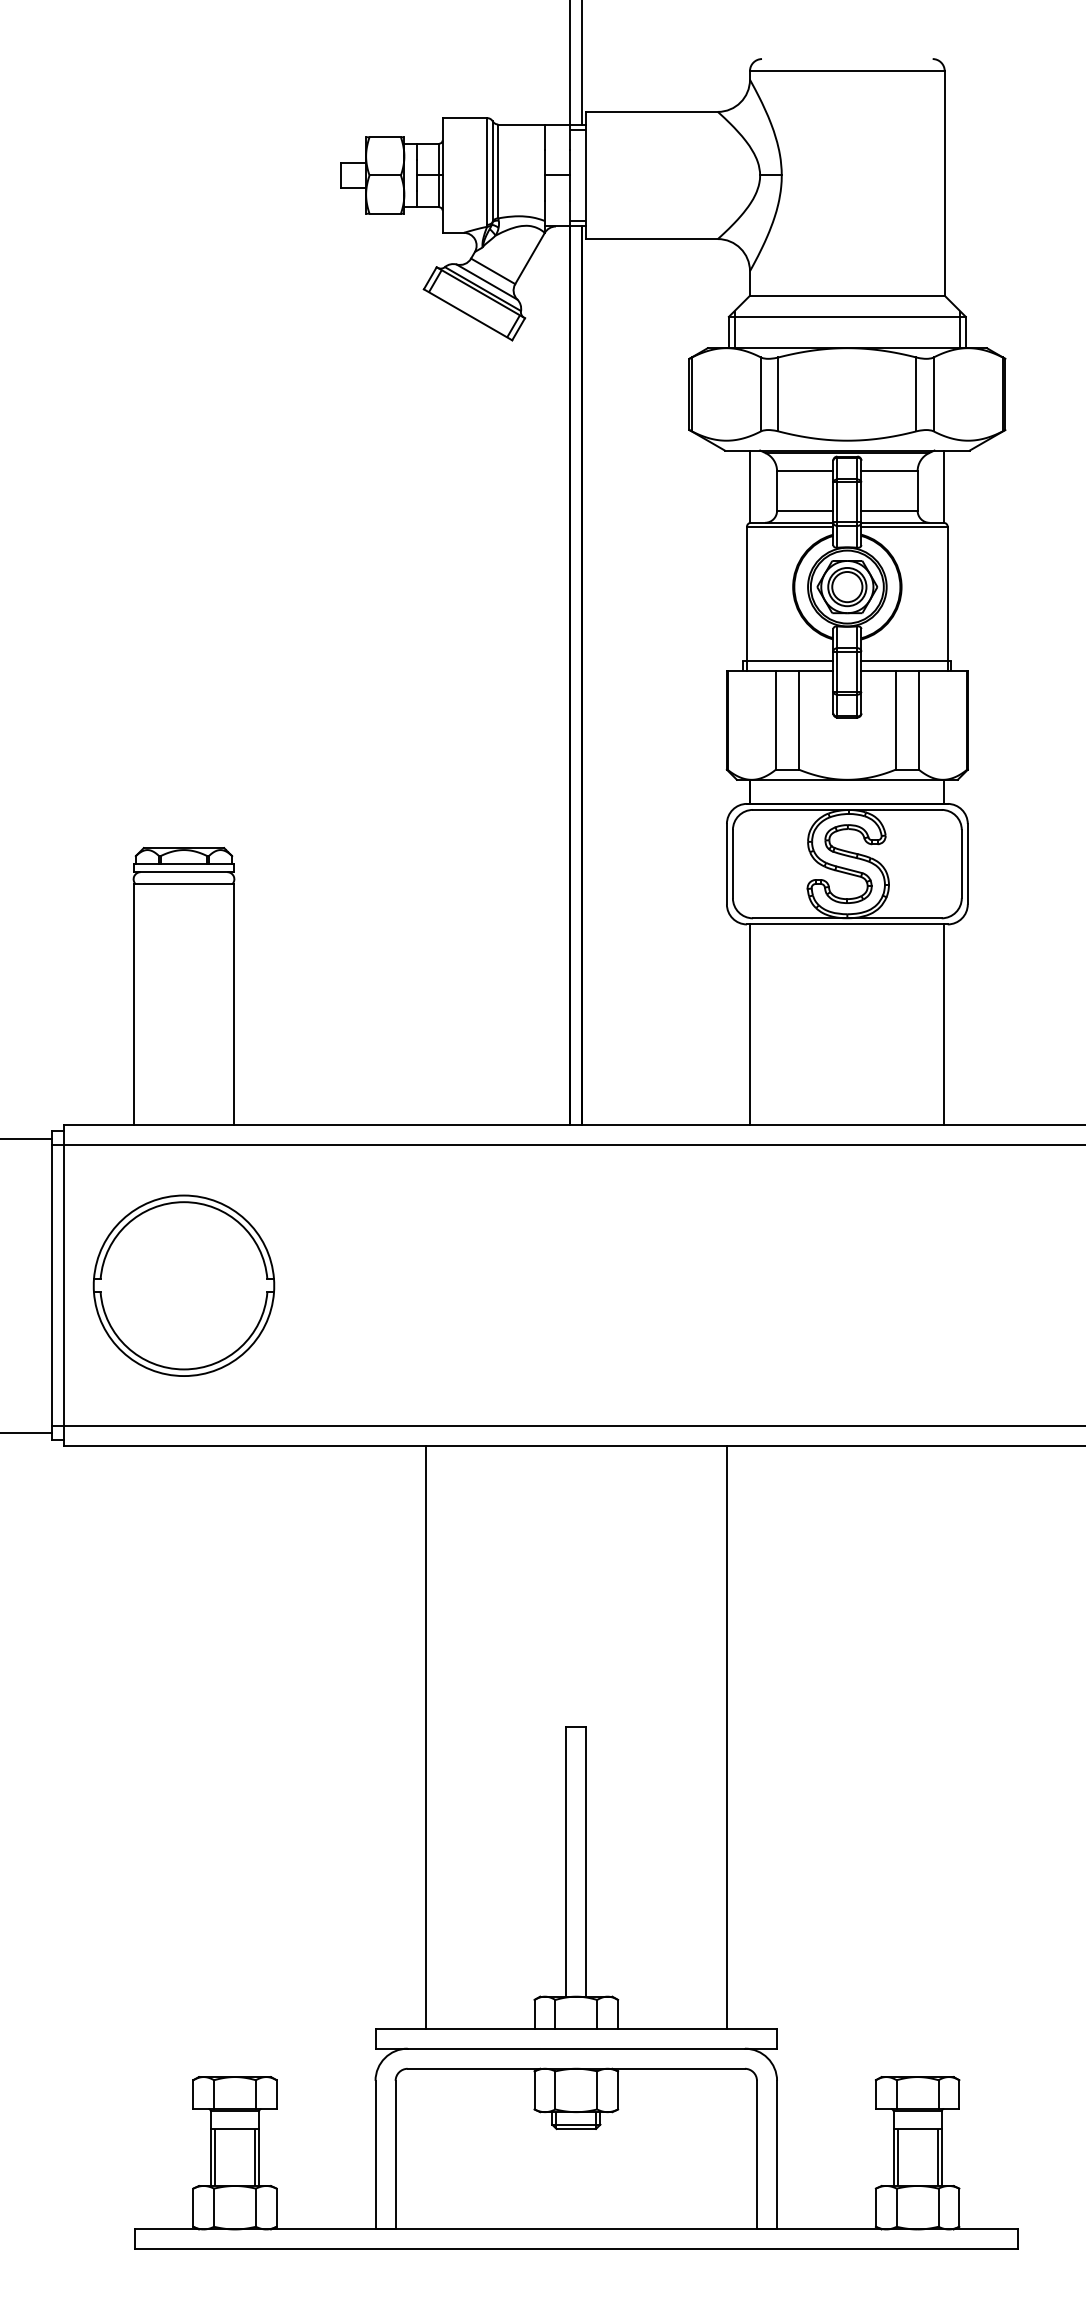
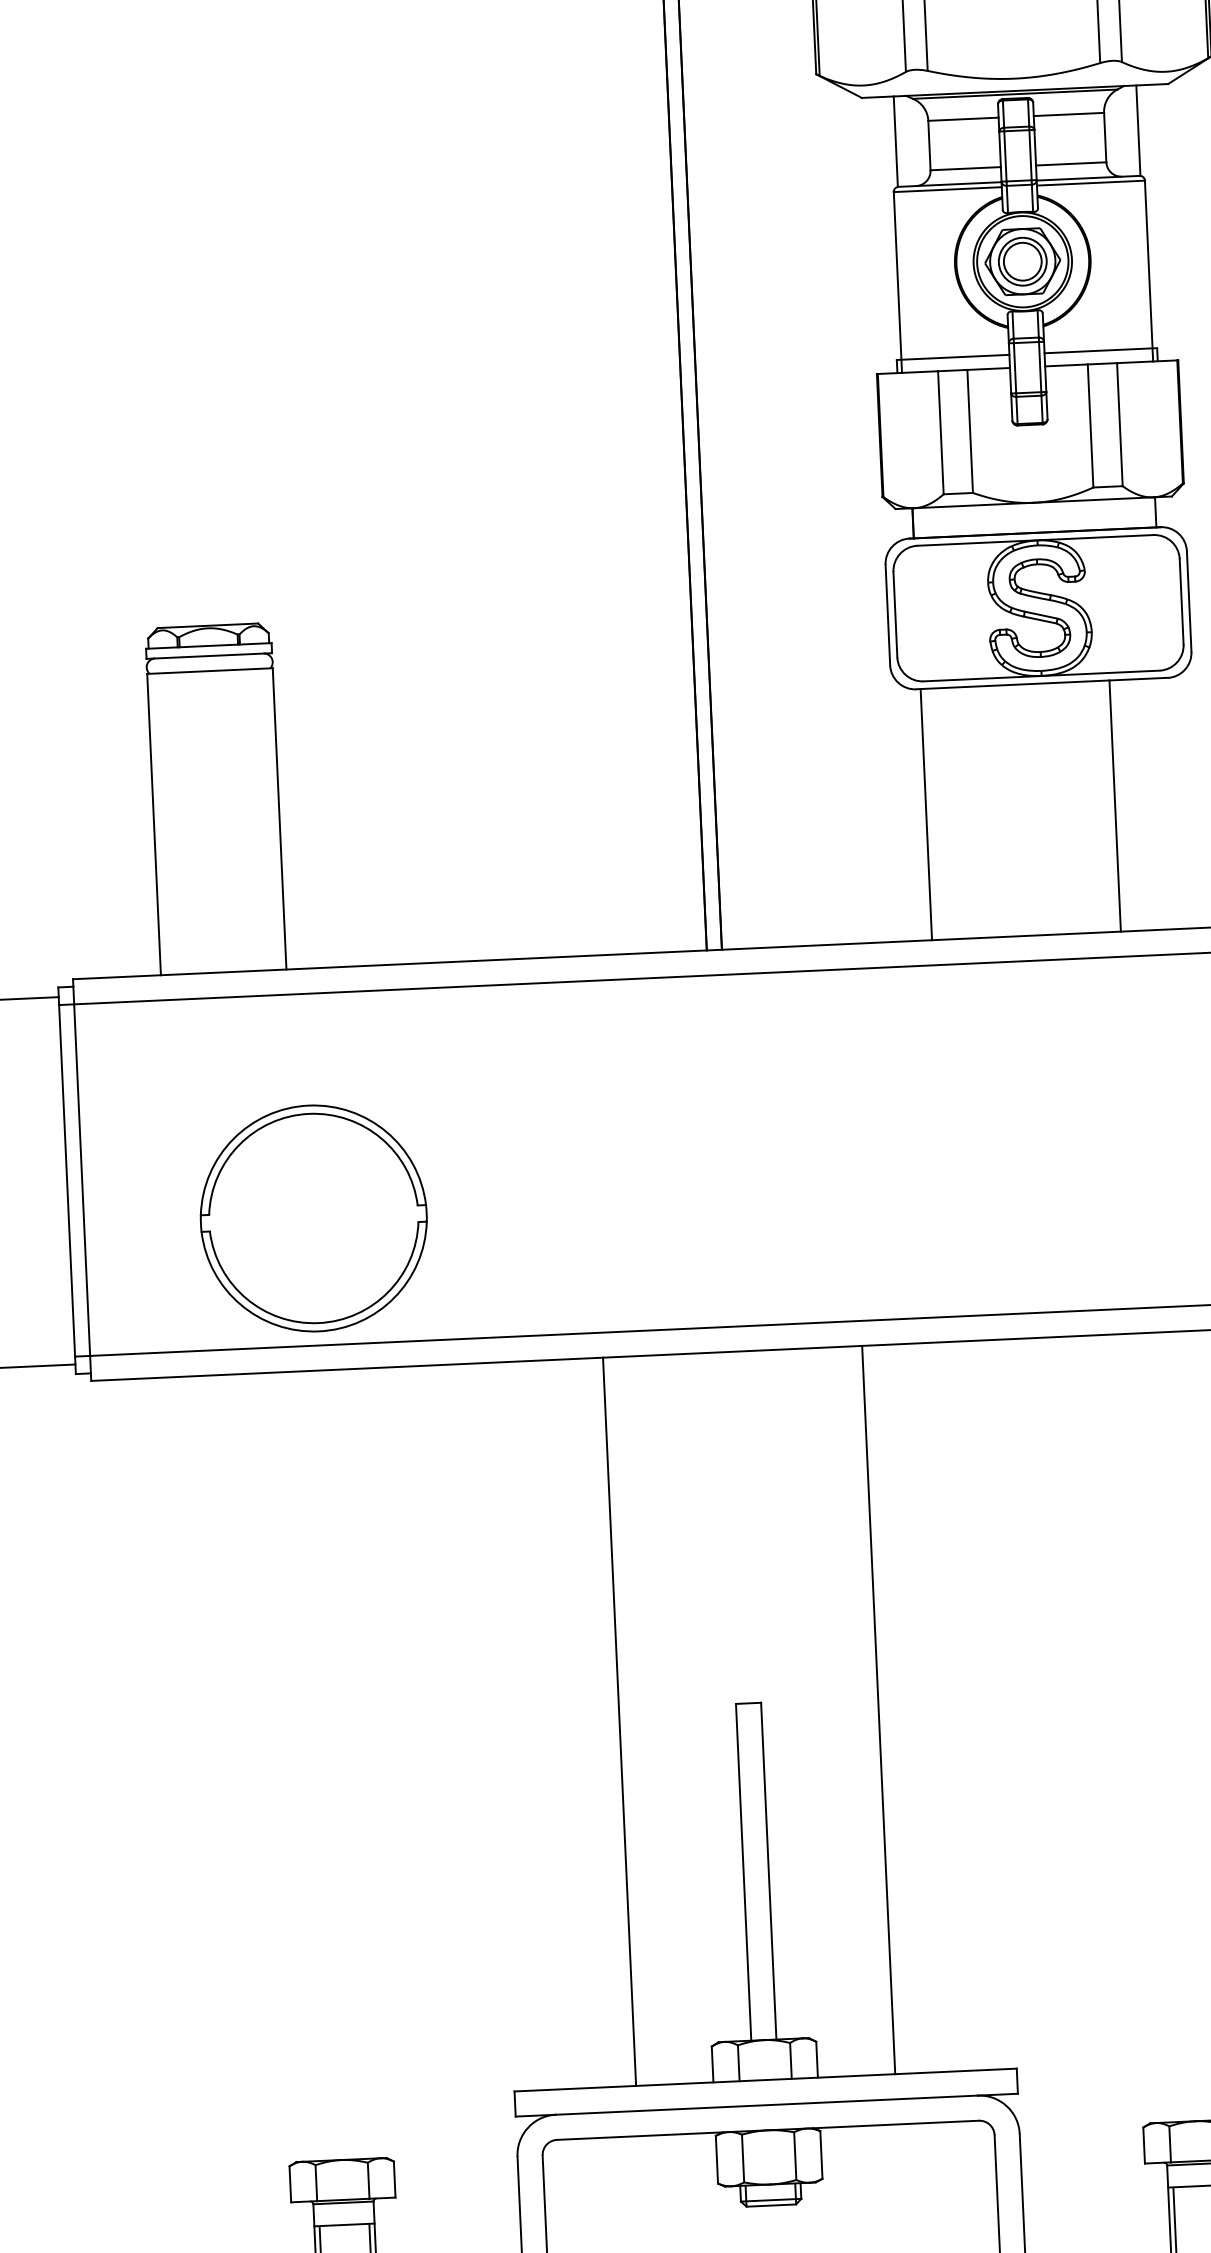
line: (944, 1024) -> (1115, 805), moved
part: (183, 1285) -> (313, 1218), moved
line: (425, 1737) -> (619, 1721), moved
line: (726, 1737) -> (878, 1710), moved

